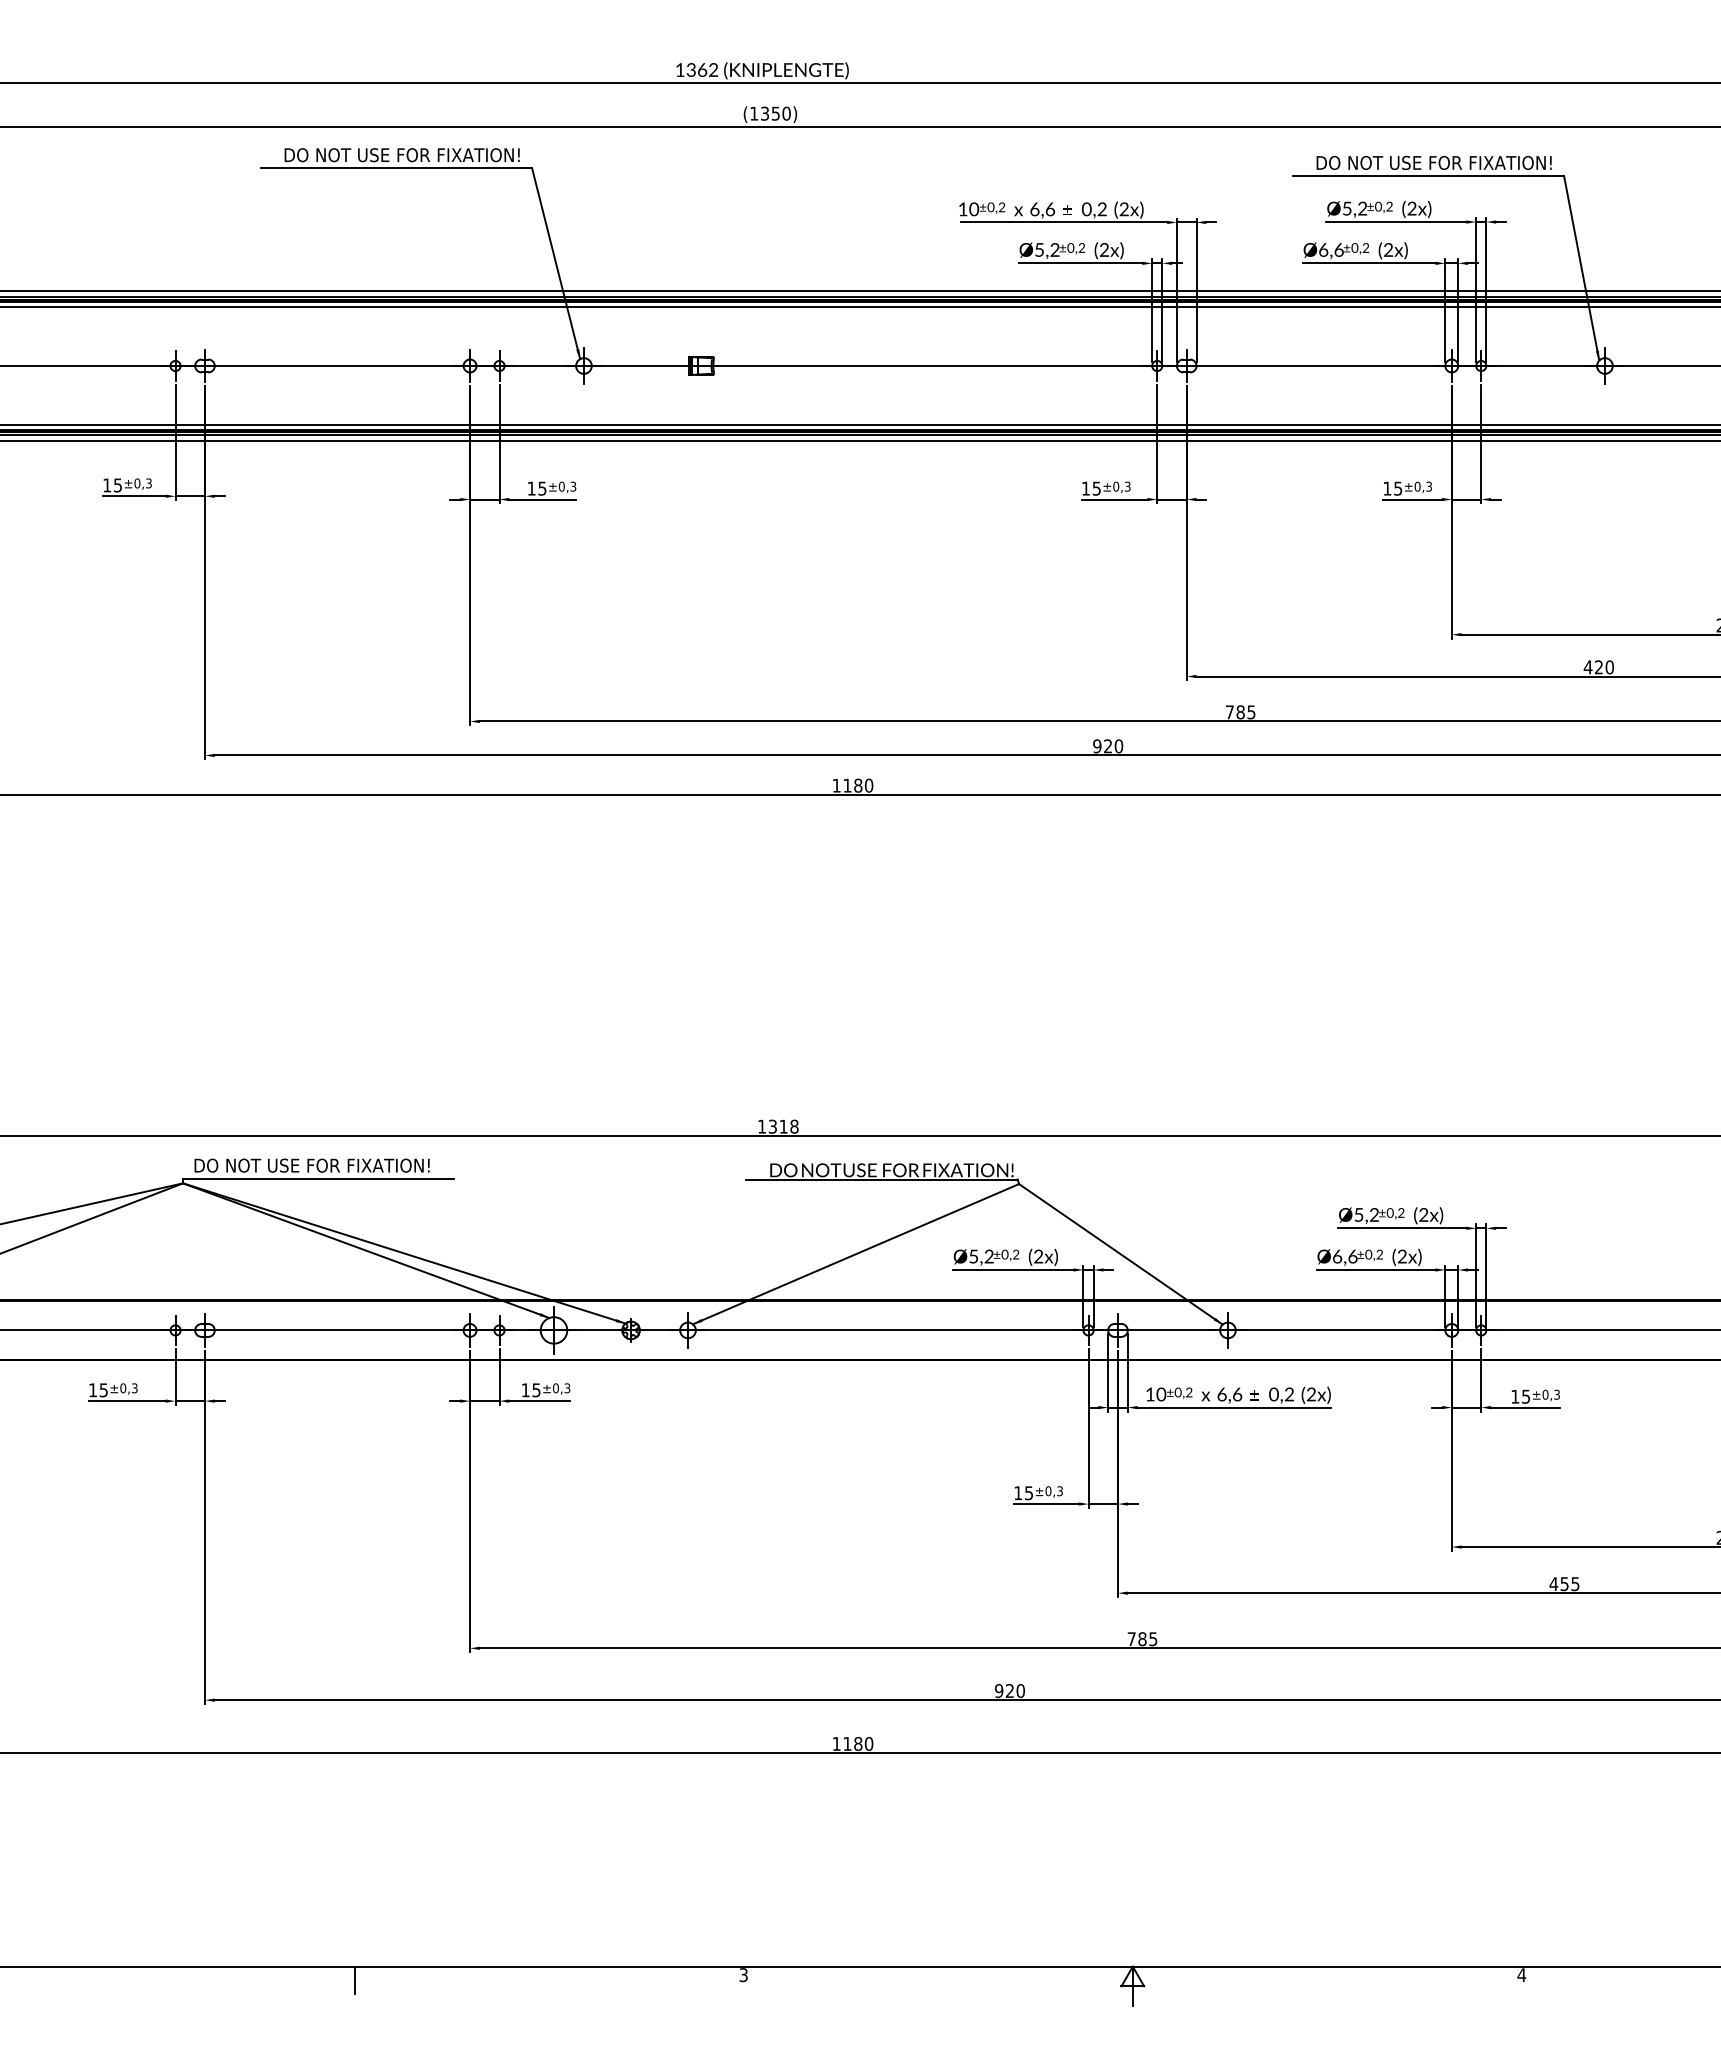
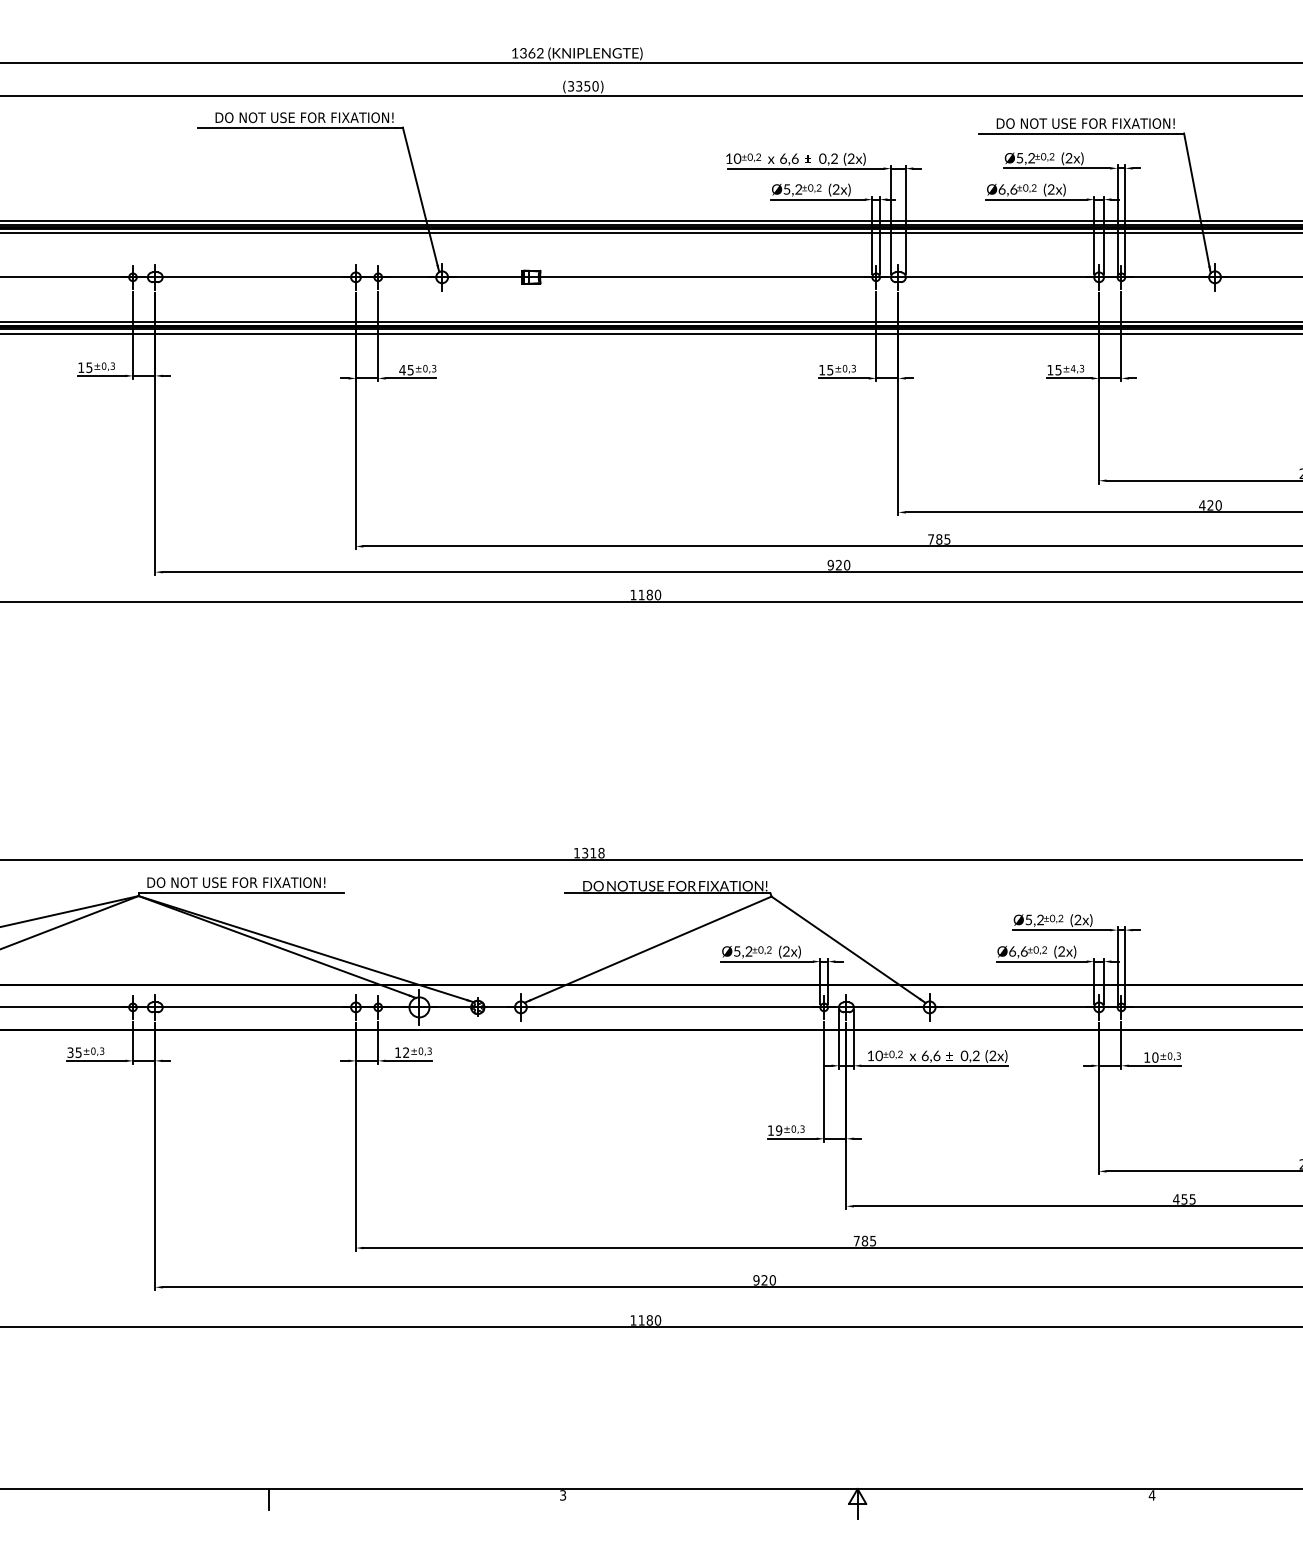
text: (754, 113) -> (571, 86), (1350) -> (3350)
text: (1417, 486) -> (1073, 368), ±0,3 -> ±4,3
text: (531, 488) -> (402, 370), 15 -> 45
text: (93, 1390) -> (70, 1052), 15 -> 35
text: (536, 1390) -> (406, 1052), 15 -> 12
text: (1526, 1396) -> (1155, 1057), 15 -> 10
text: (1028, 1492) -> (778, 1130), 15 -> 19

